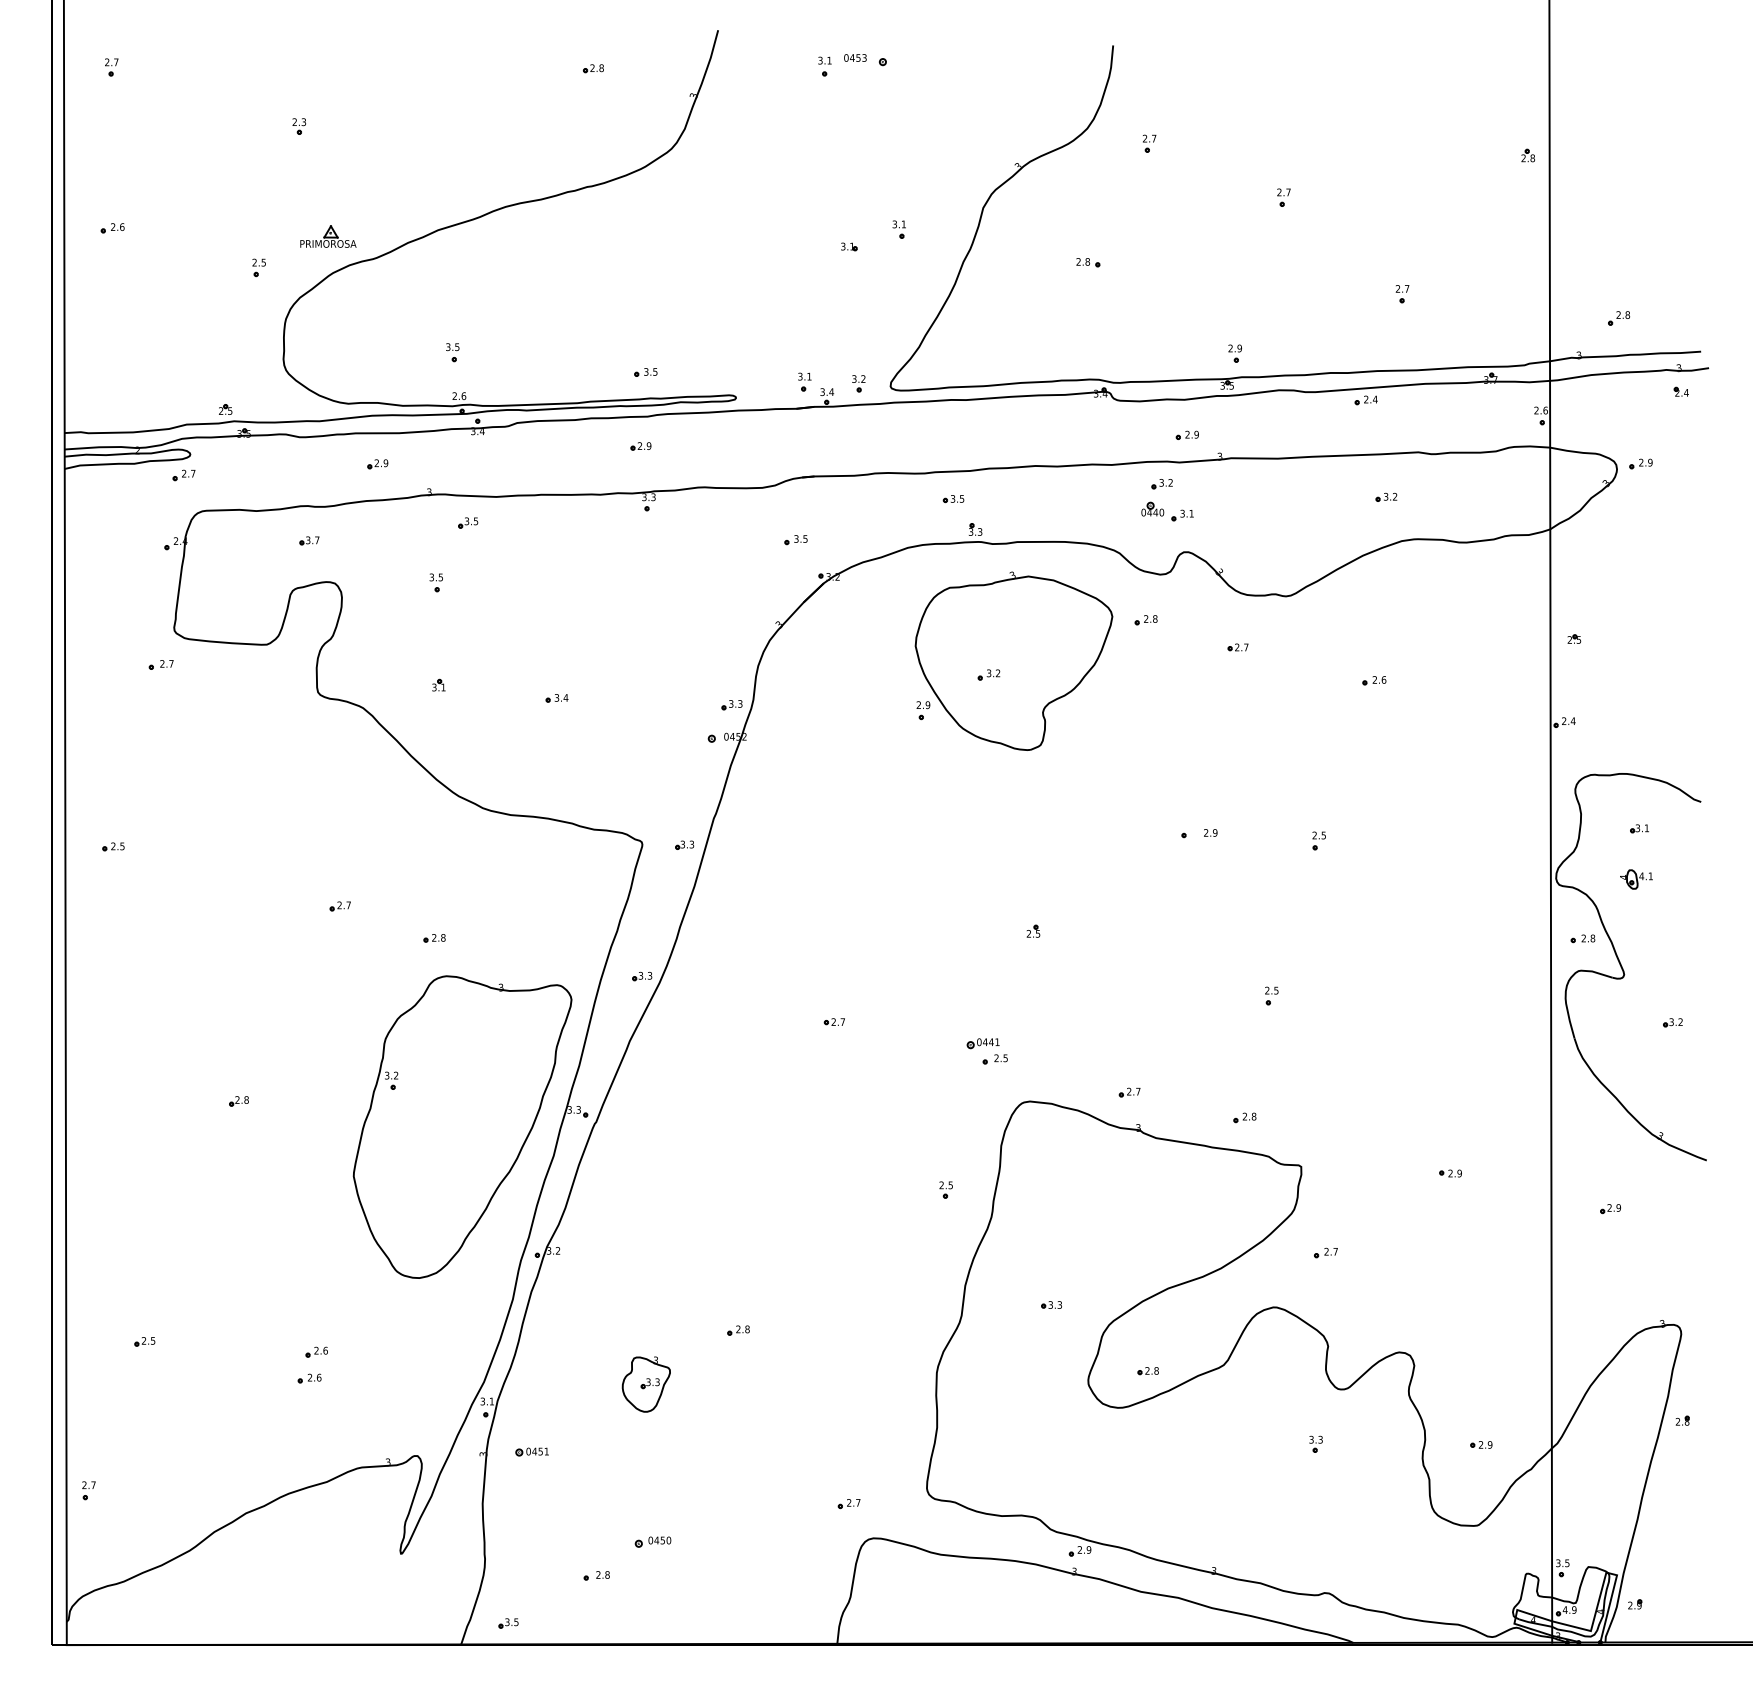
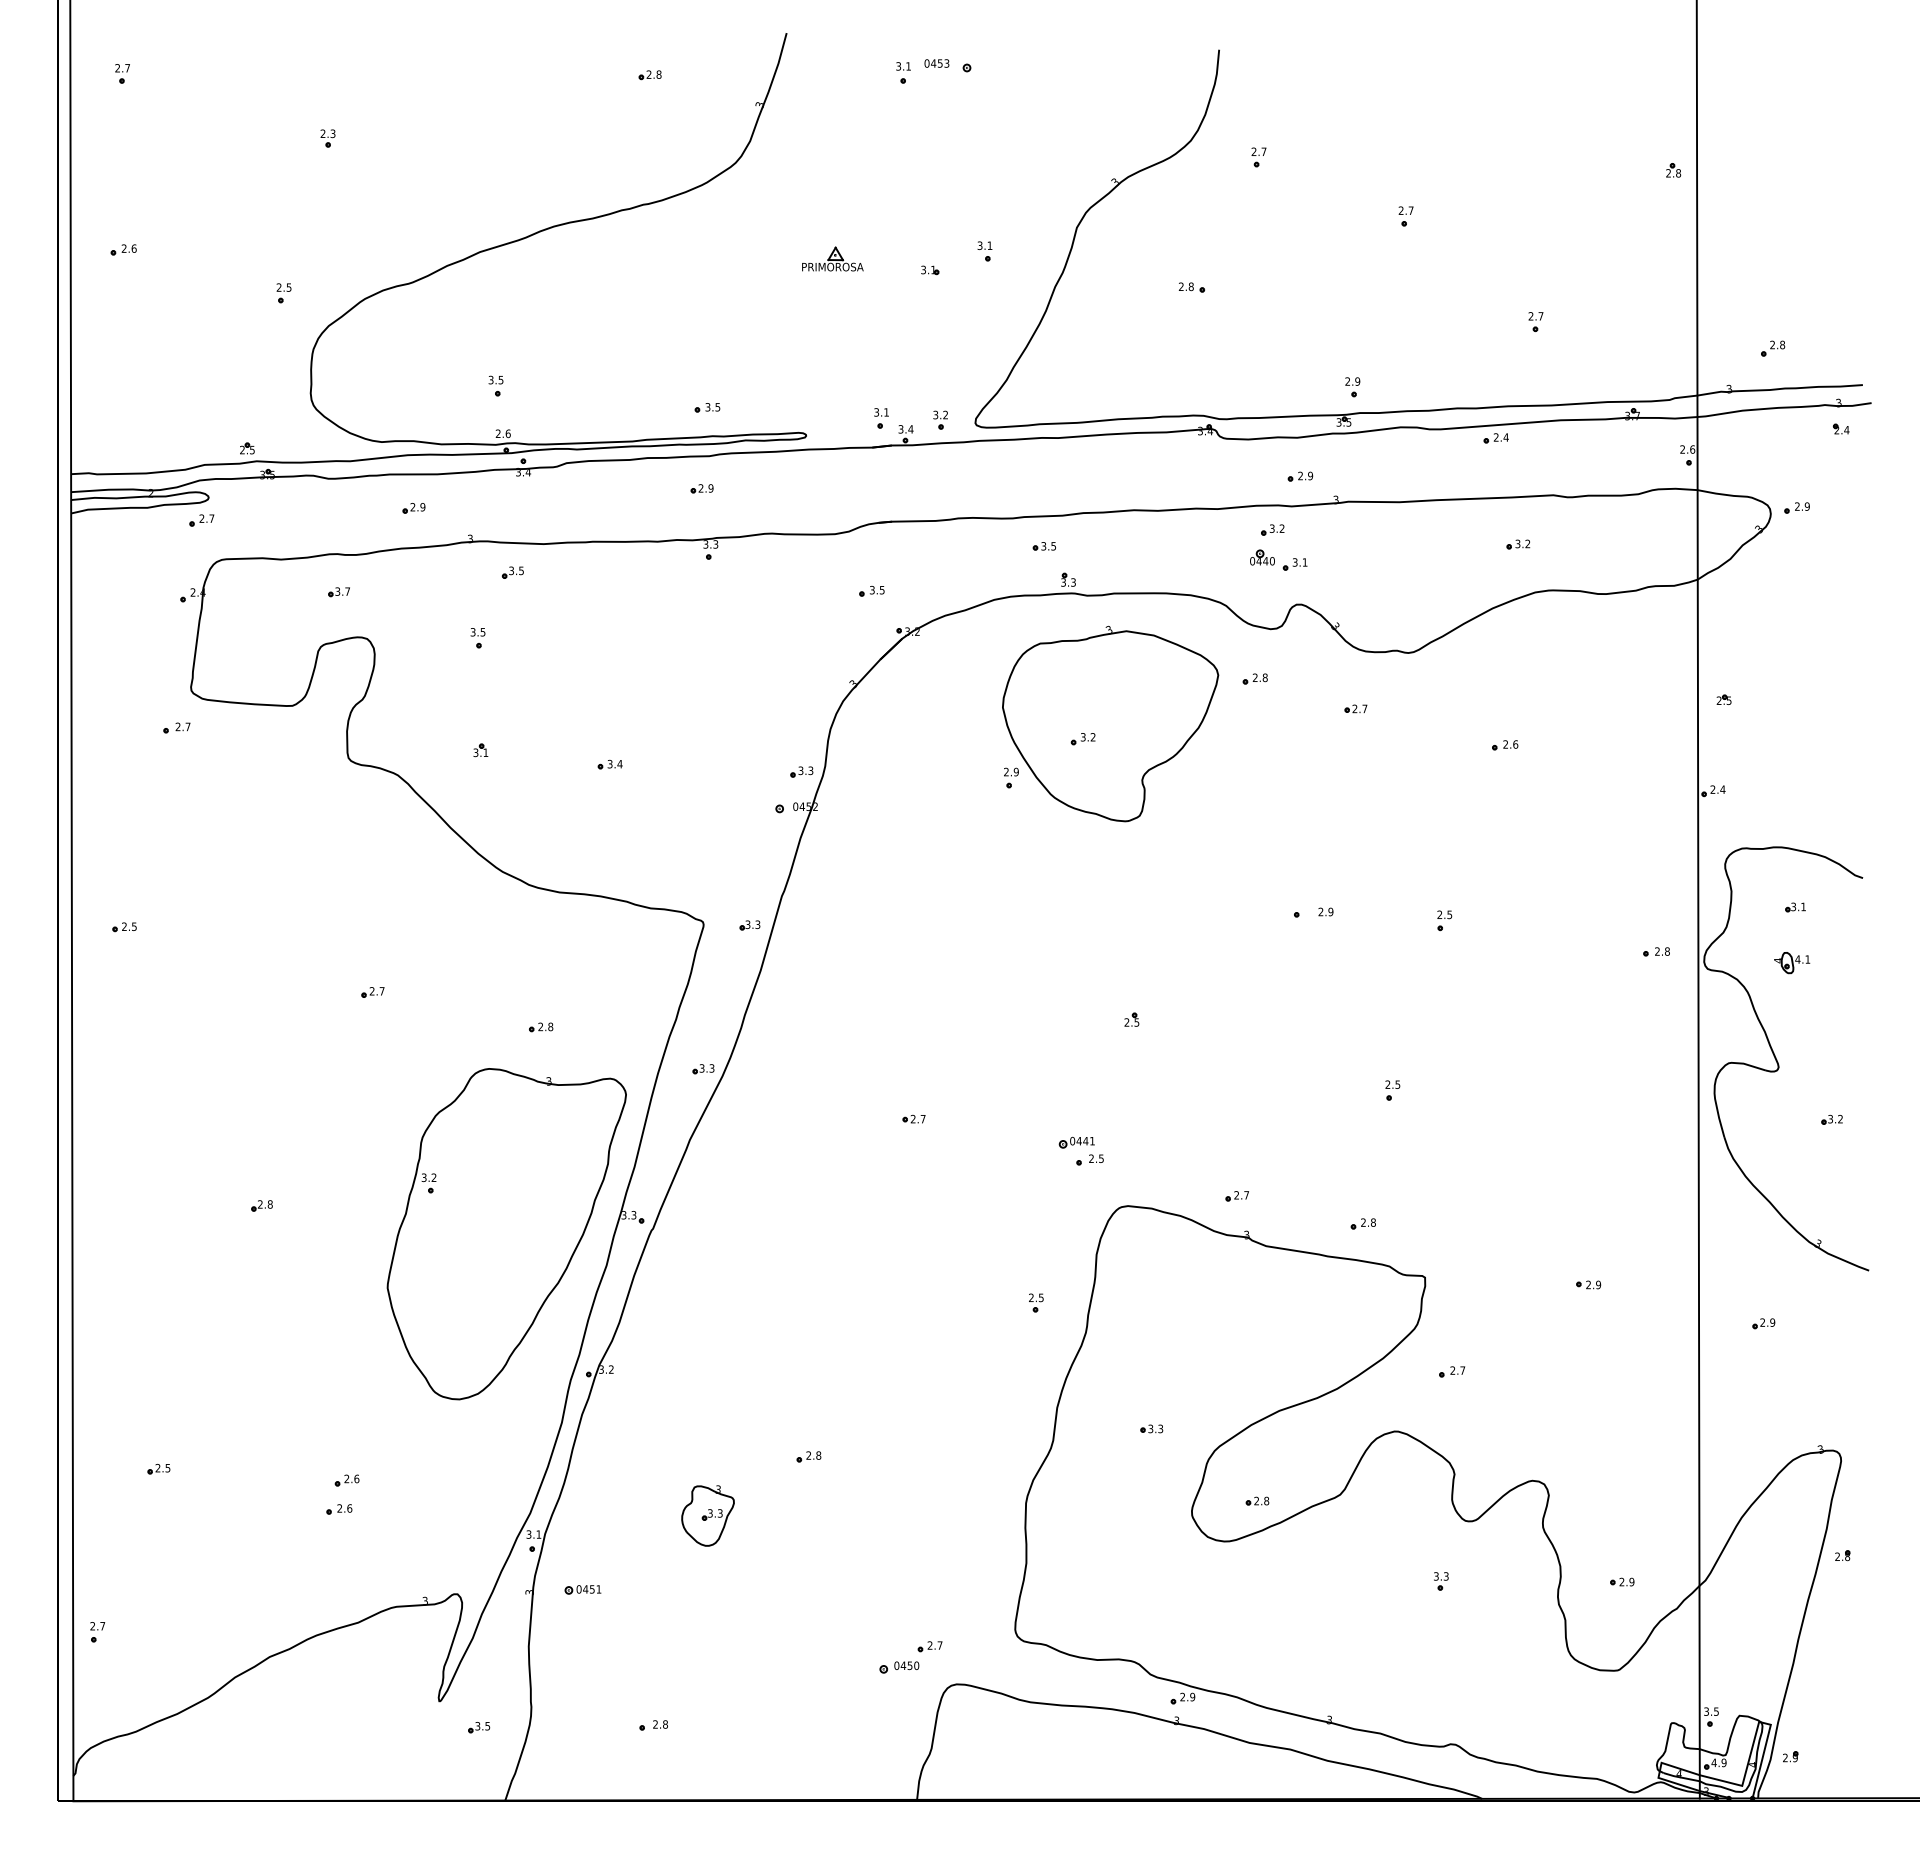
part: (328, 236) -> (832, 258), moved
part: (434, 938) -> (541, 1027), moved
part: (1582, 938) -> (1656, 951), moved
part: (653, 1542) -> (899, 1667), moved
part: (508, 1623) -> (479, 1727), moved

